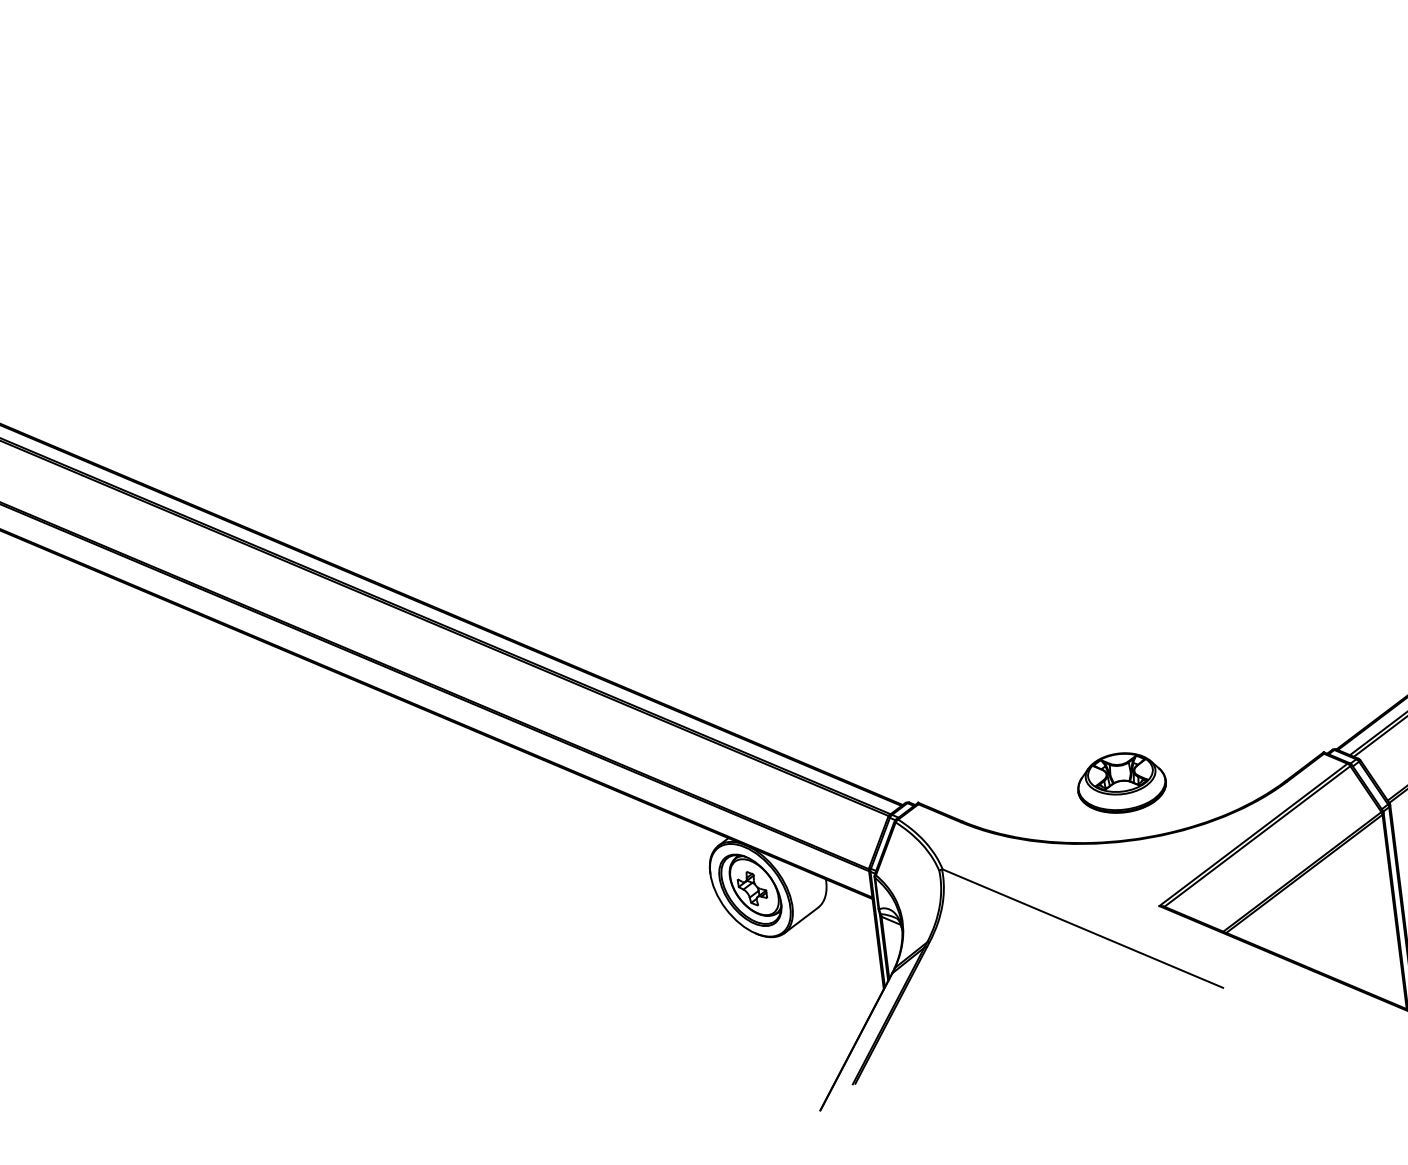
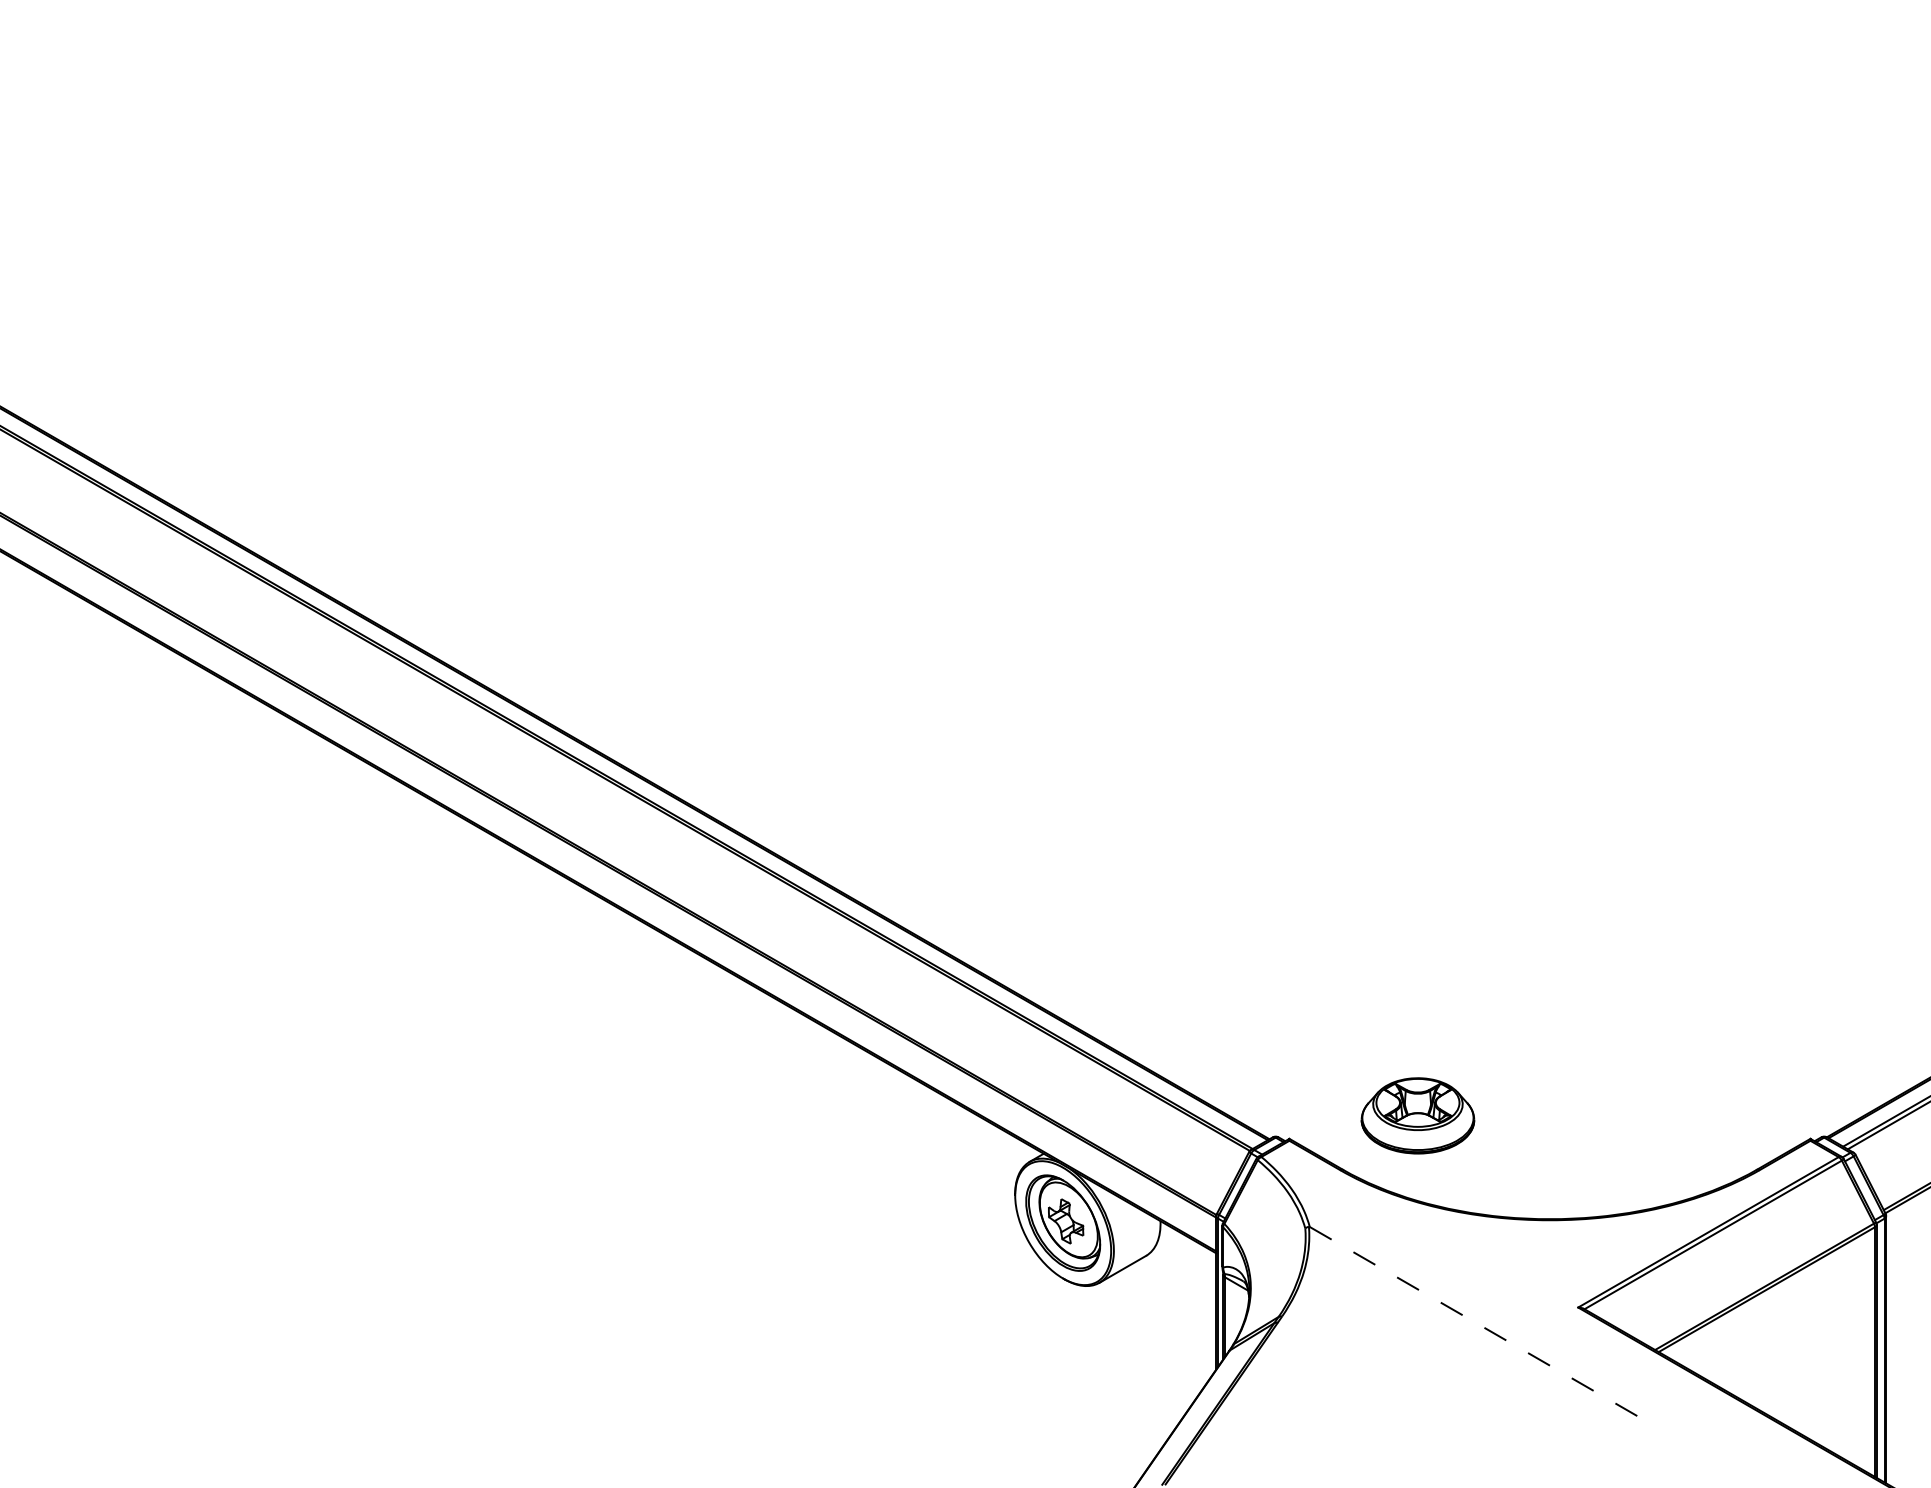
part: (1121, 782) -> (1417, 1115), moved
line: (1083, 928) -> (1478, 1324), solid -> dashed

